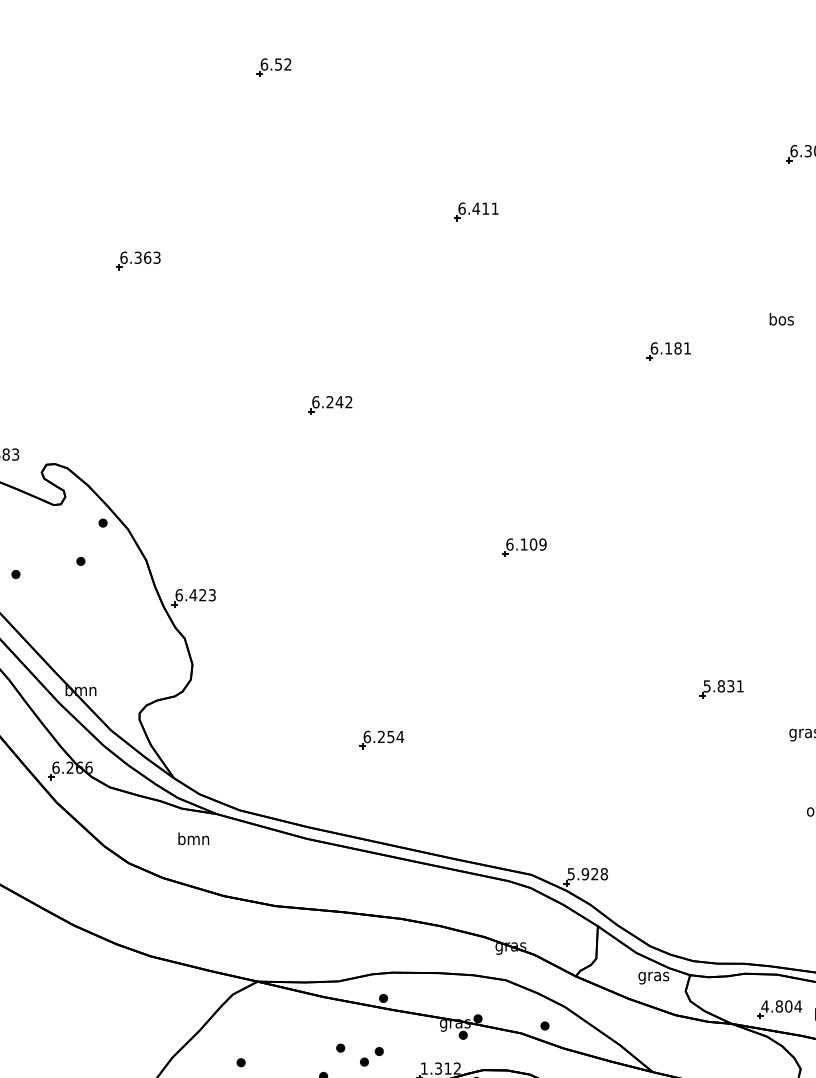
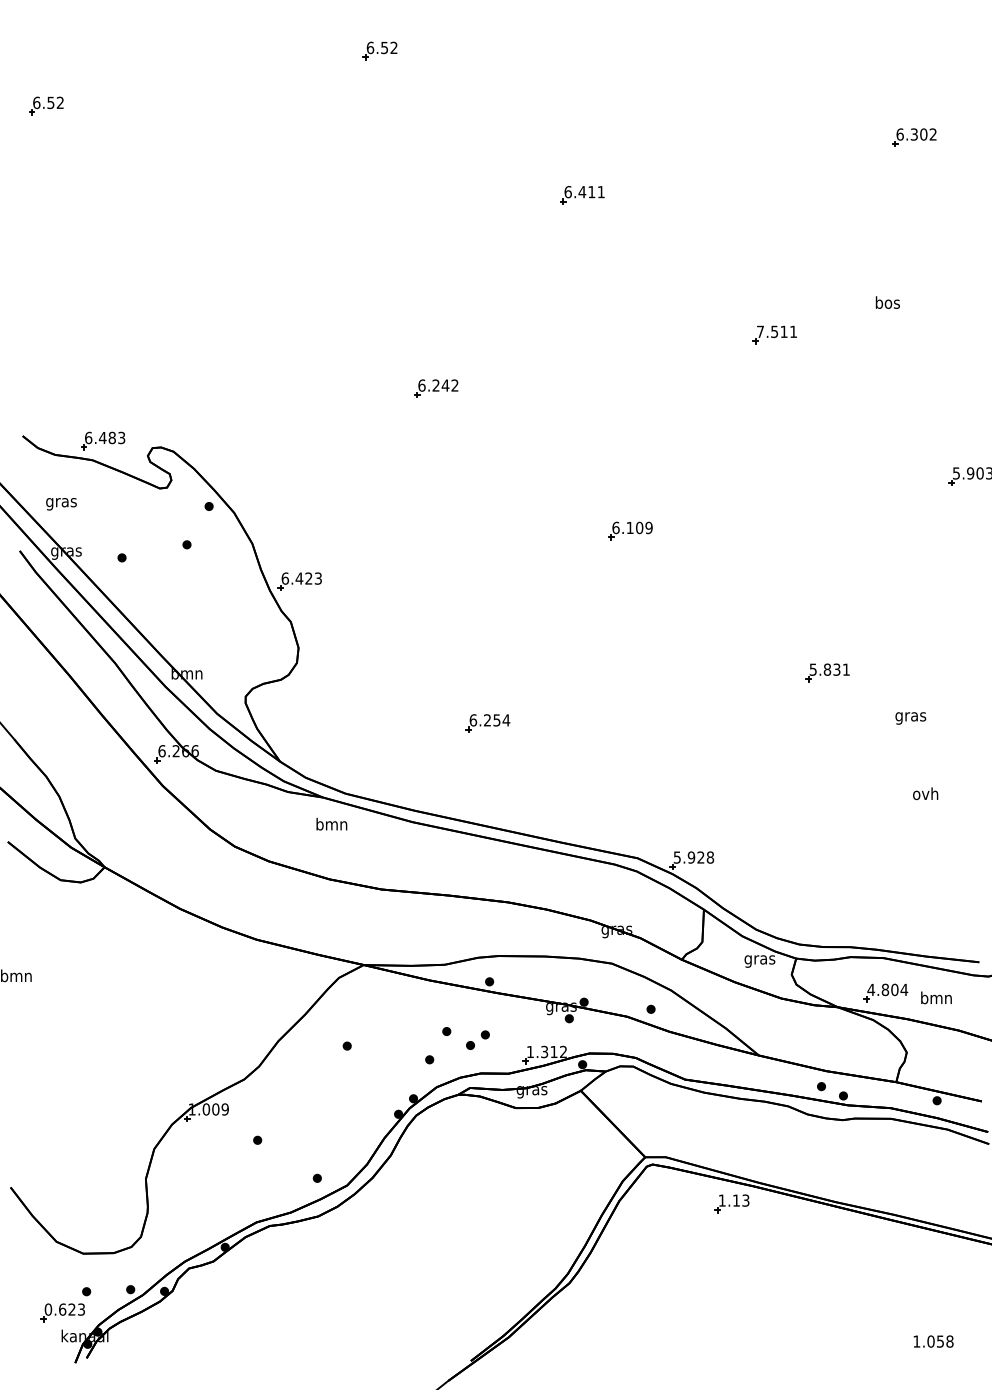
part: (138, 261) -> (244, 244), removed
text: (665, 348) -> (771, 331), 6.181 -> 7.511
text: (193, 838) -> (331, 823), moved

